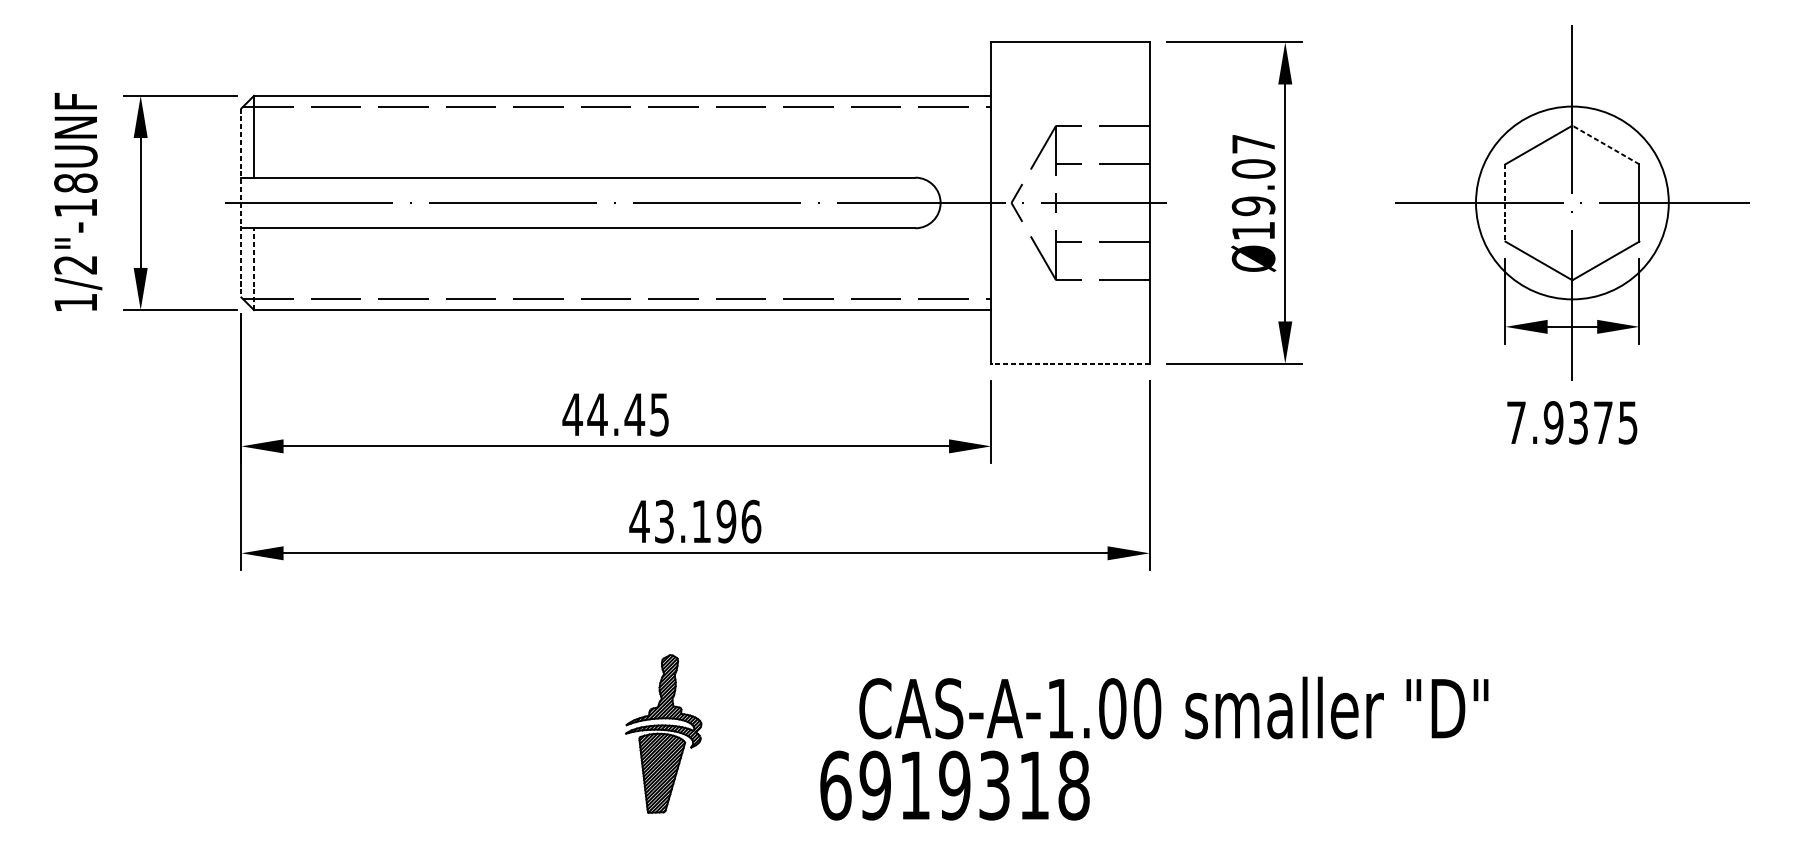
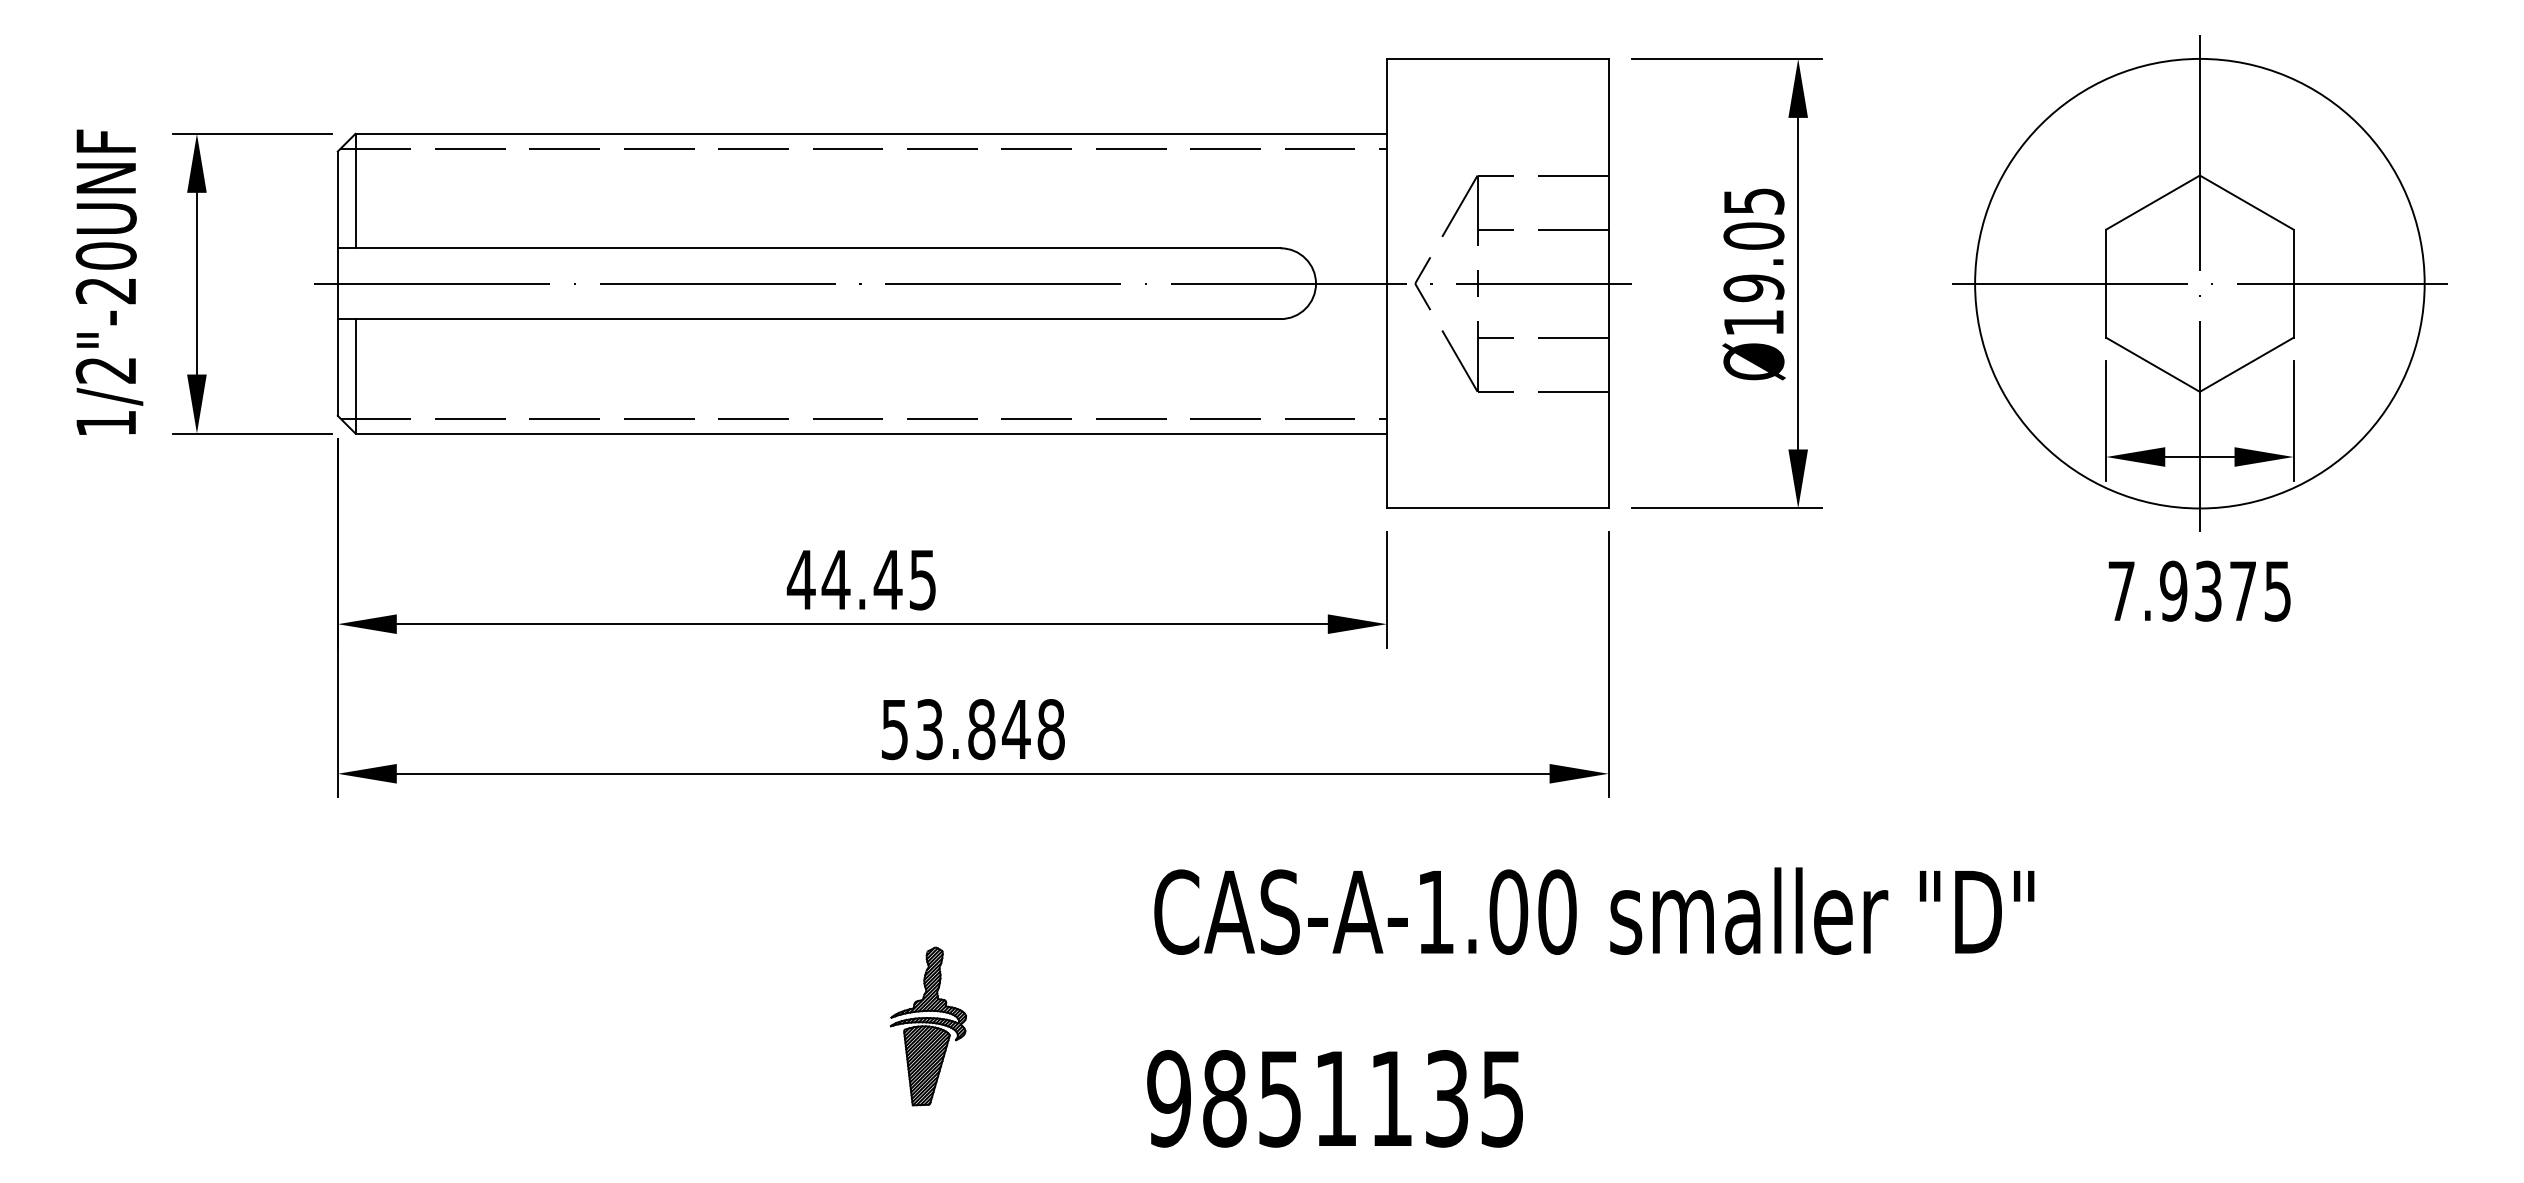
text: (1254, 144) -> (1754, 201), 19.07 -> 19.05
line: (1605, 144) -> (2246, 202), dashed -> solid
text: (75, 195) -> (105, 273), 1/2"-18UNF -> 1/2"-20UNF
circle: (1572, 202) -> (2199, 283), size x1.67
line: (241, 203) -> (337, 284), dashed -> solid
line: (1505, 203) -> (2106, 284), dashed -> solid
line: (254, 268) -> (355, 375), dashed -> solid
line: (1070, 363) -> (1497, 508), dashed -> solid
text: (695, 521) -> (972, 729), 43.196 -> 53.848
text: (1173, 707) -> (1594, 910), moved
part: (662, 733) -> (927, 1026), size x0.71
text: (954, 785) -> (1335, 1098), 6919318 -> 9851135

